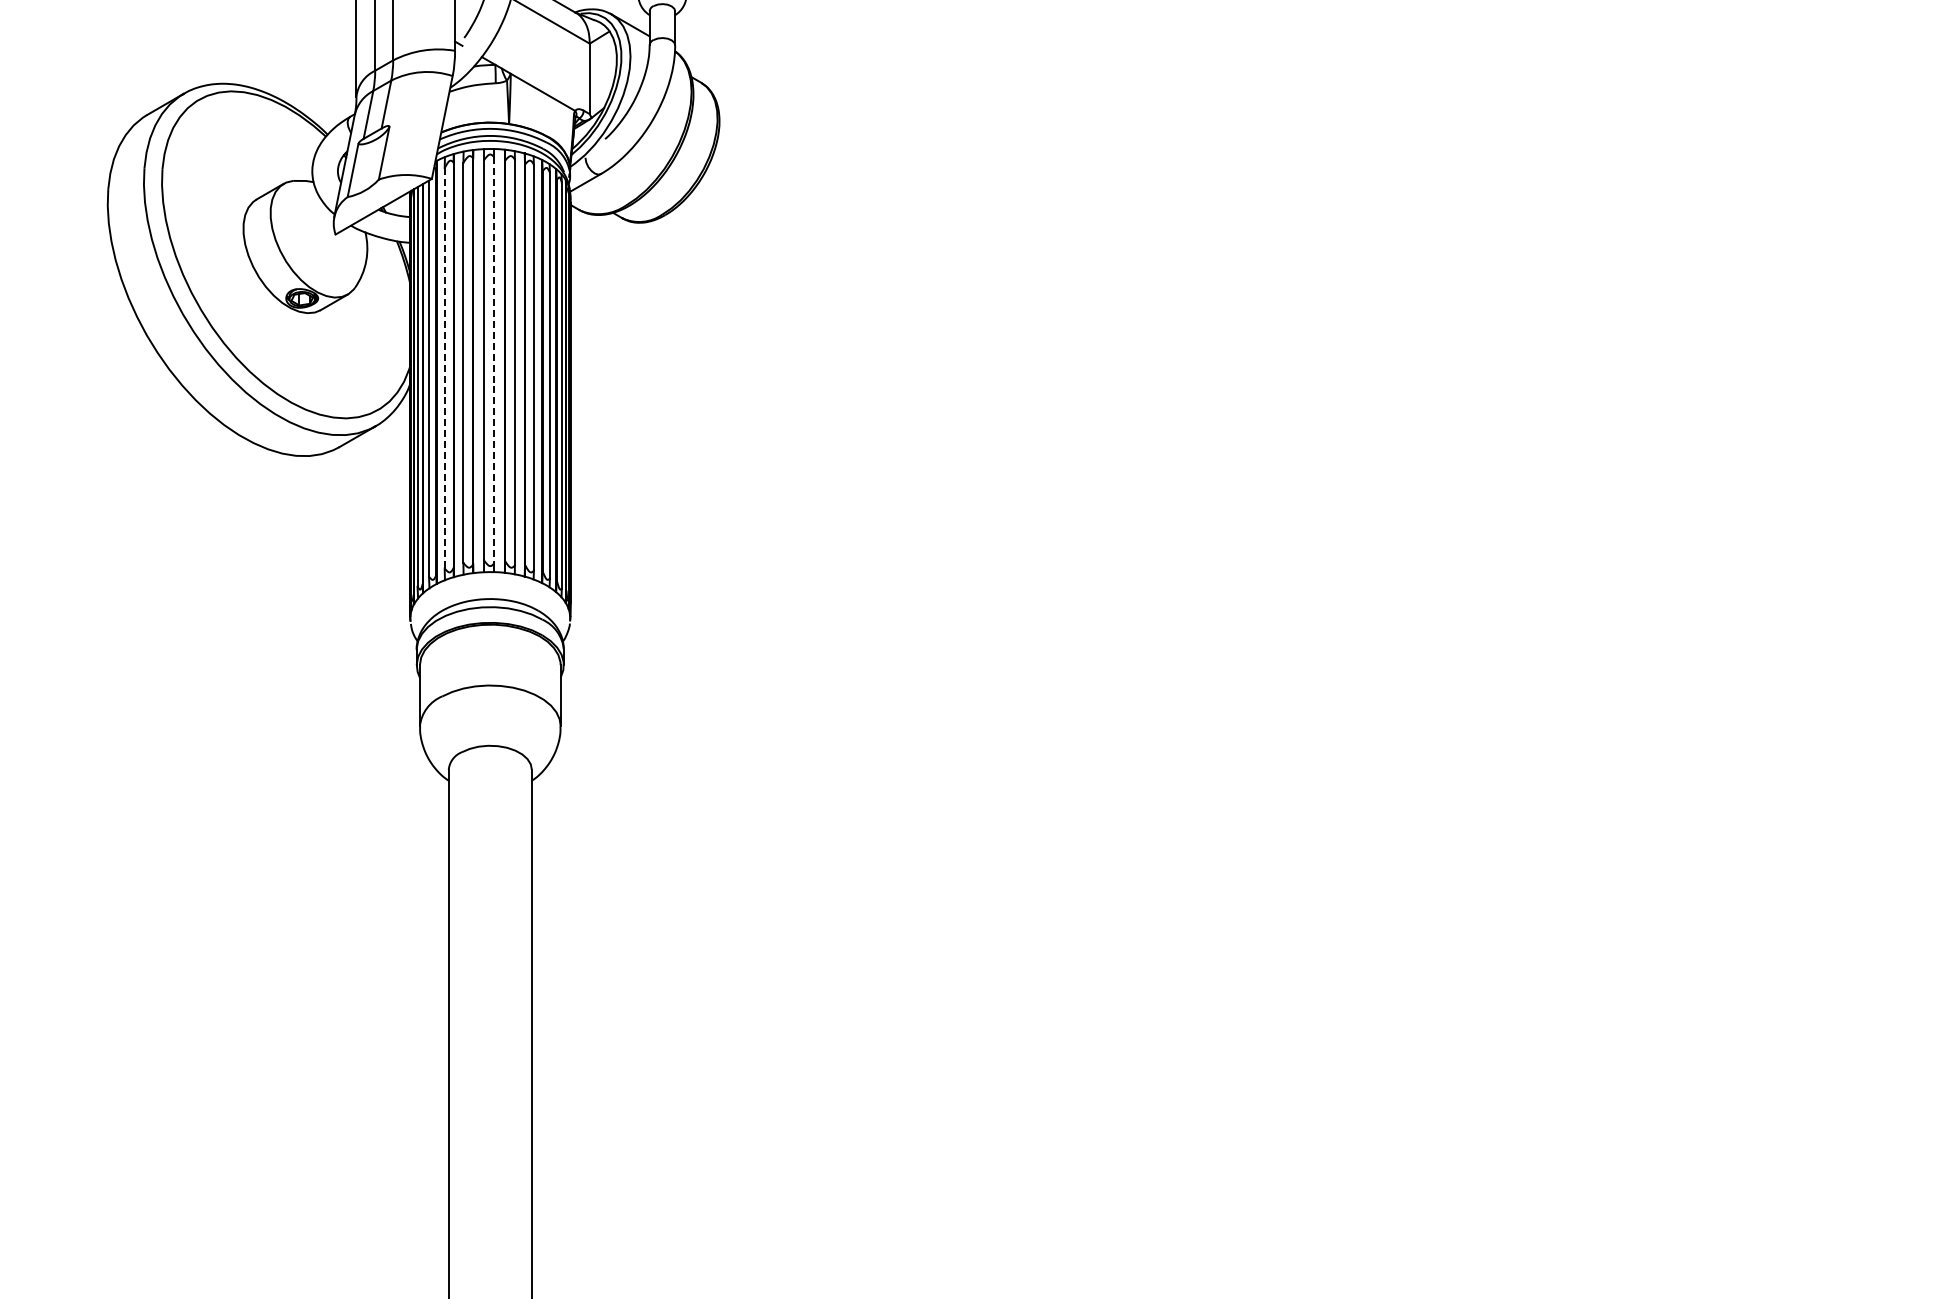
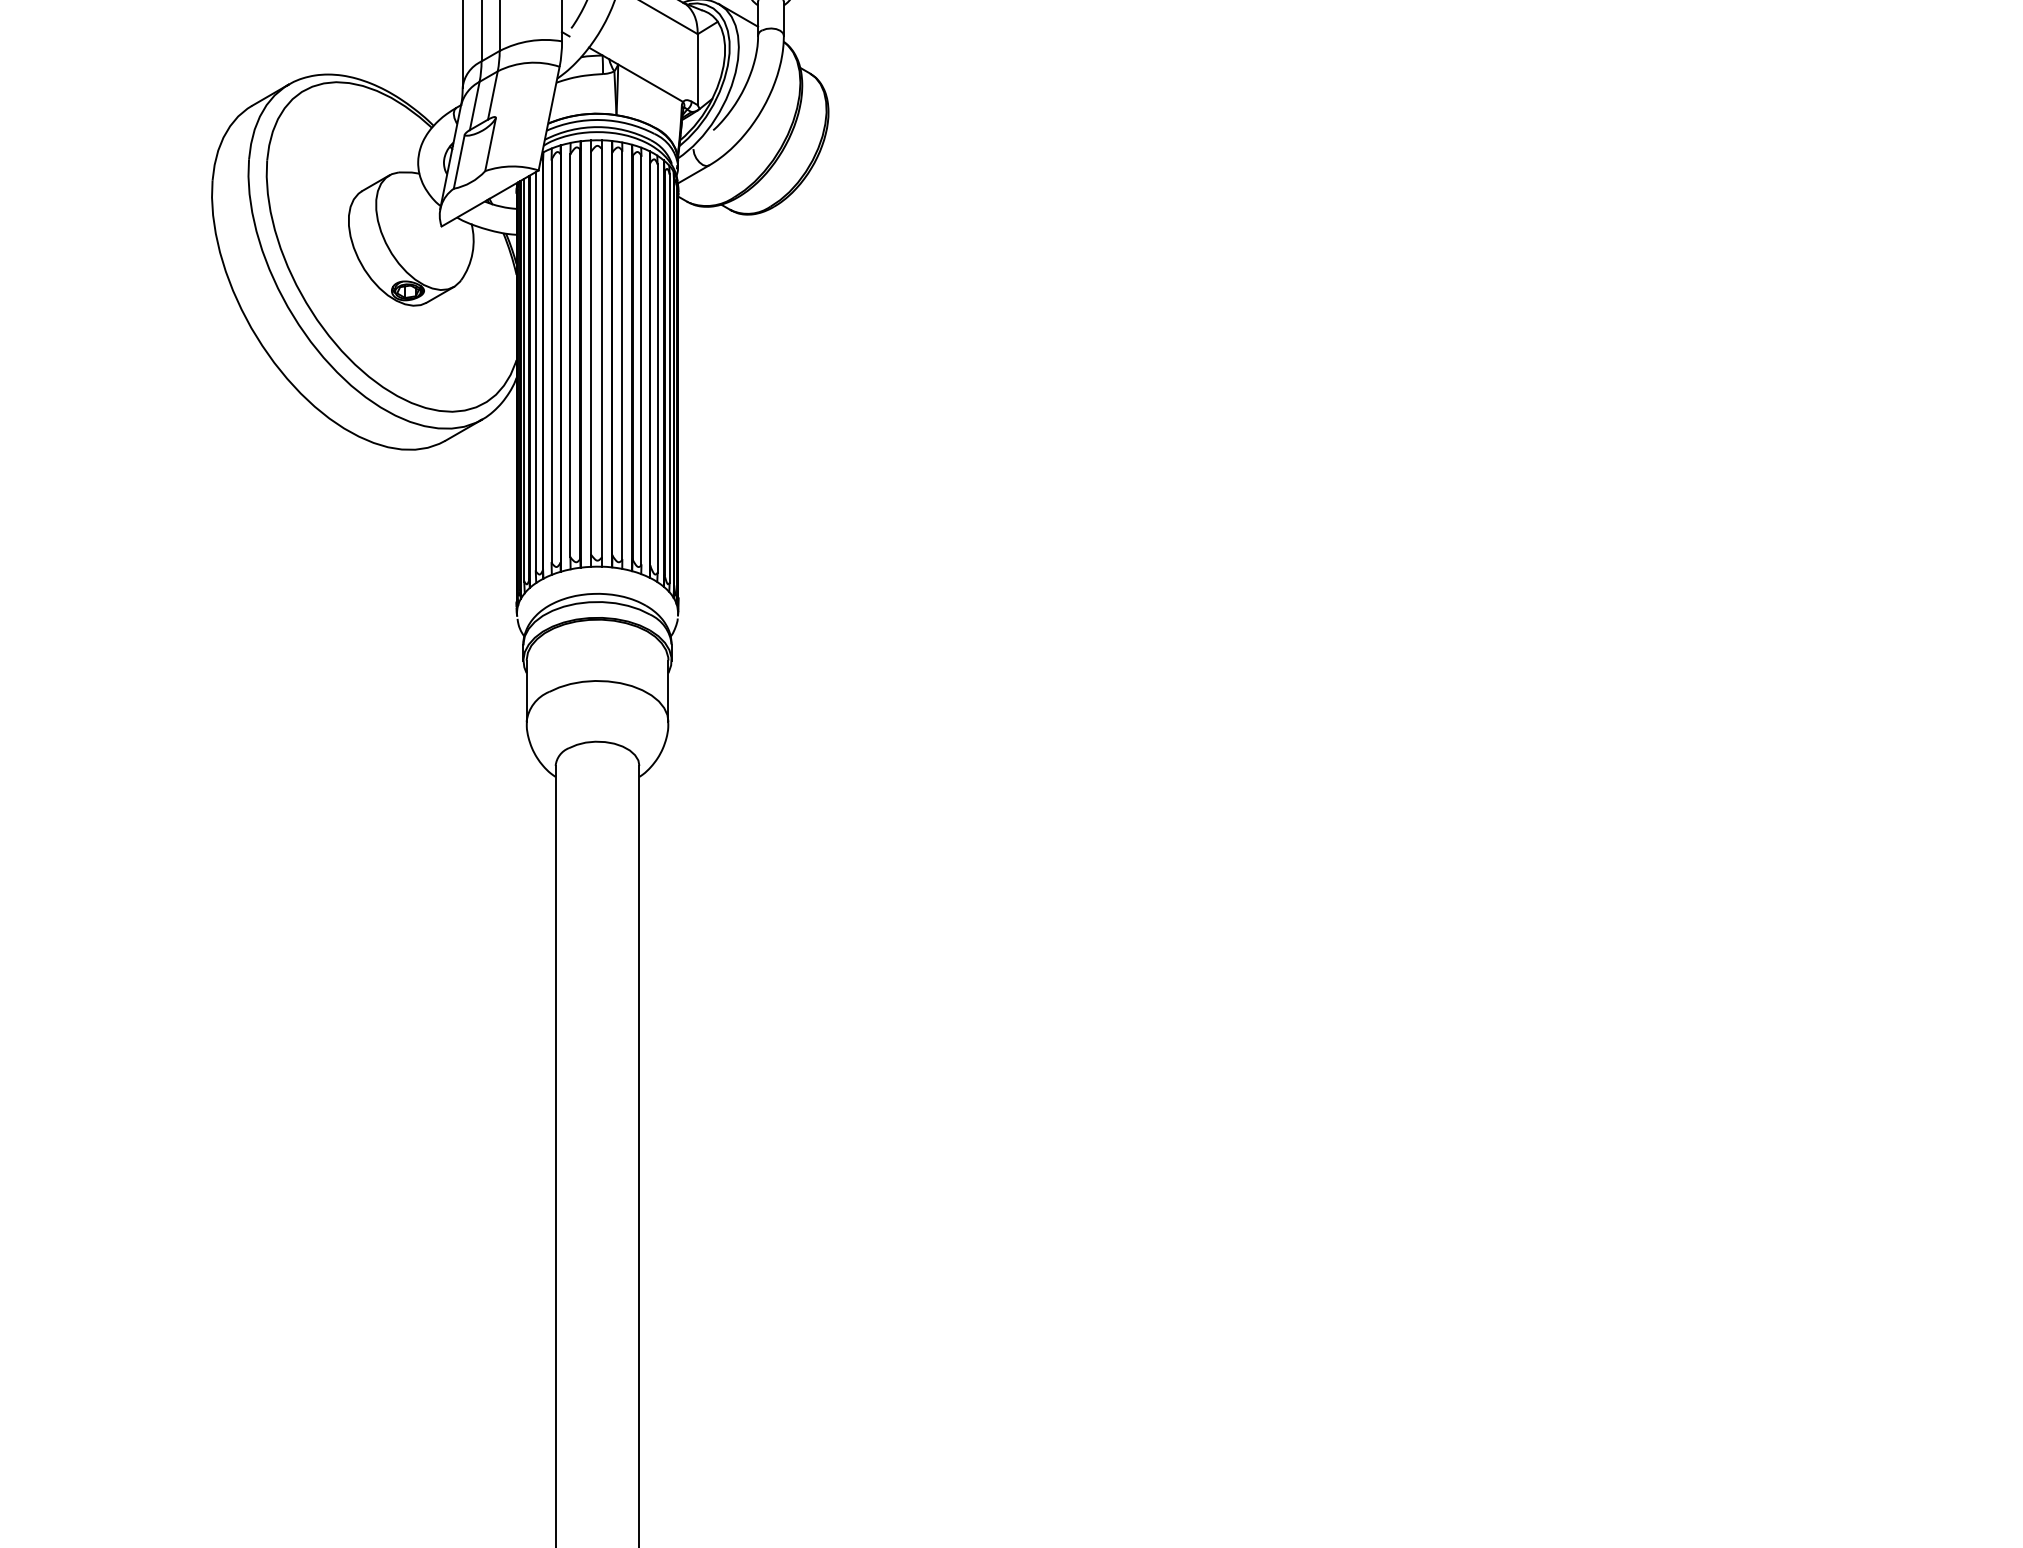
line: (494, 360) -> (601, 353), dashed -> solid
line: (444, 368) -> (551, 361), dashed -> solid

